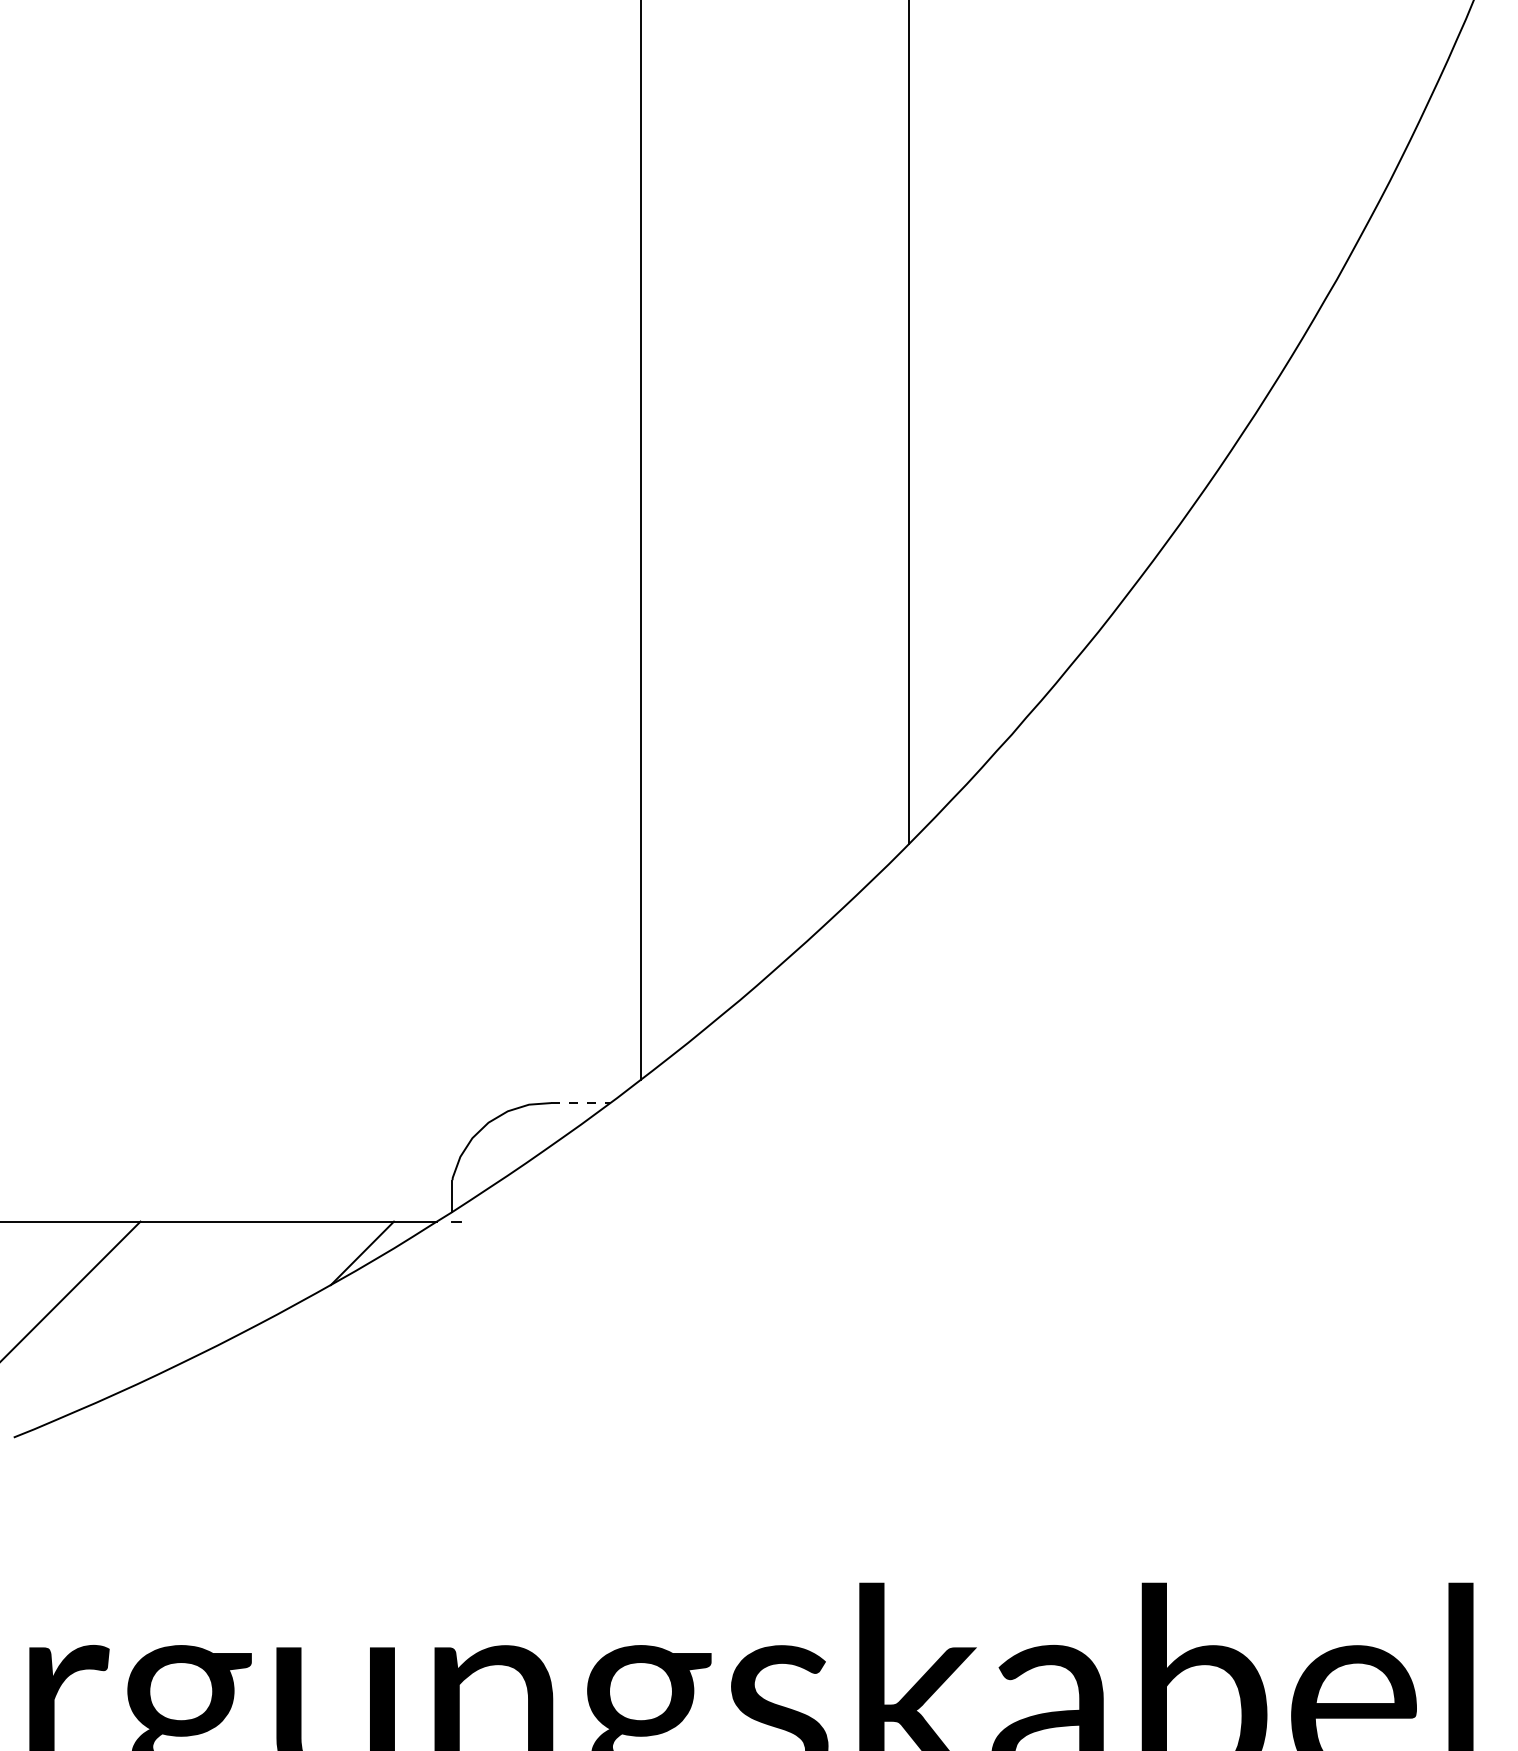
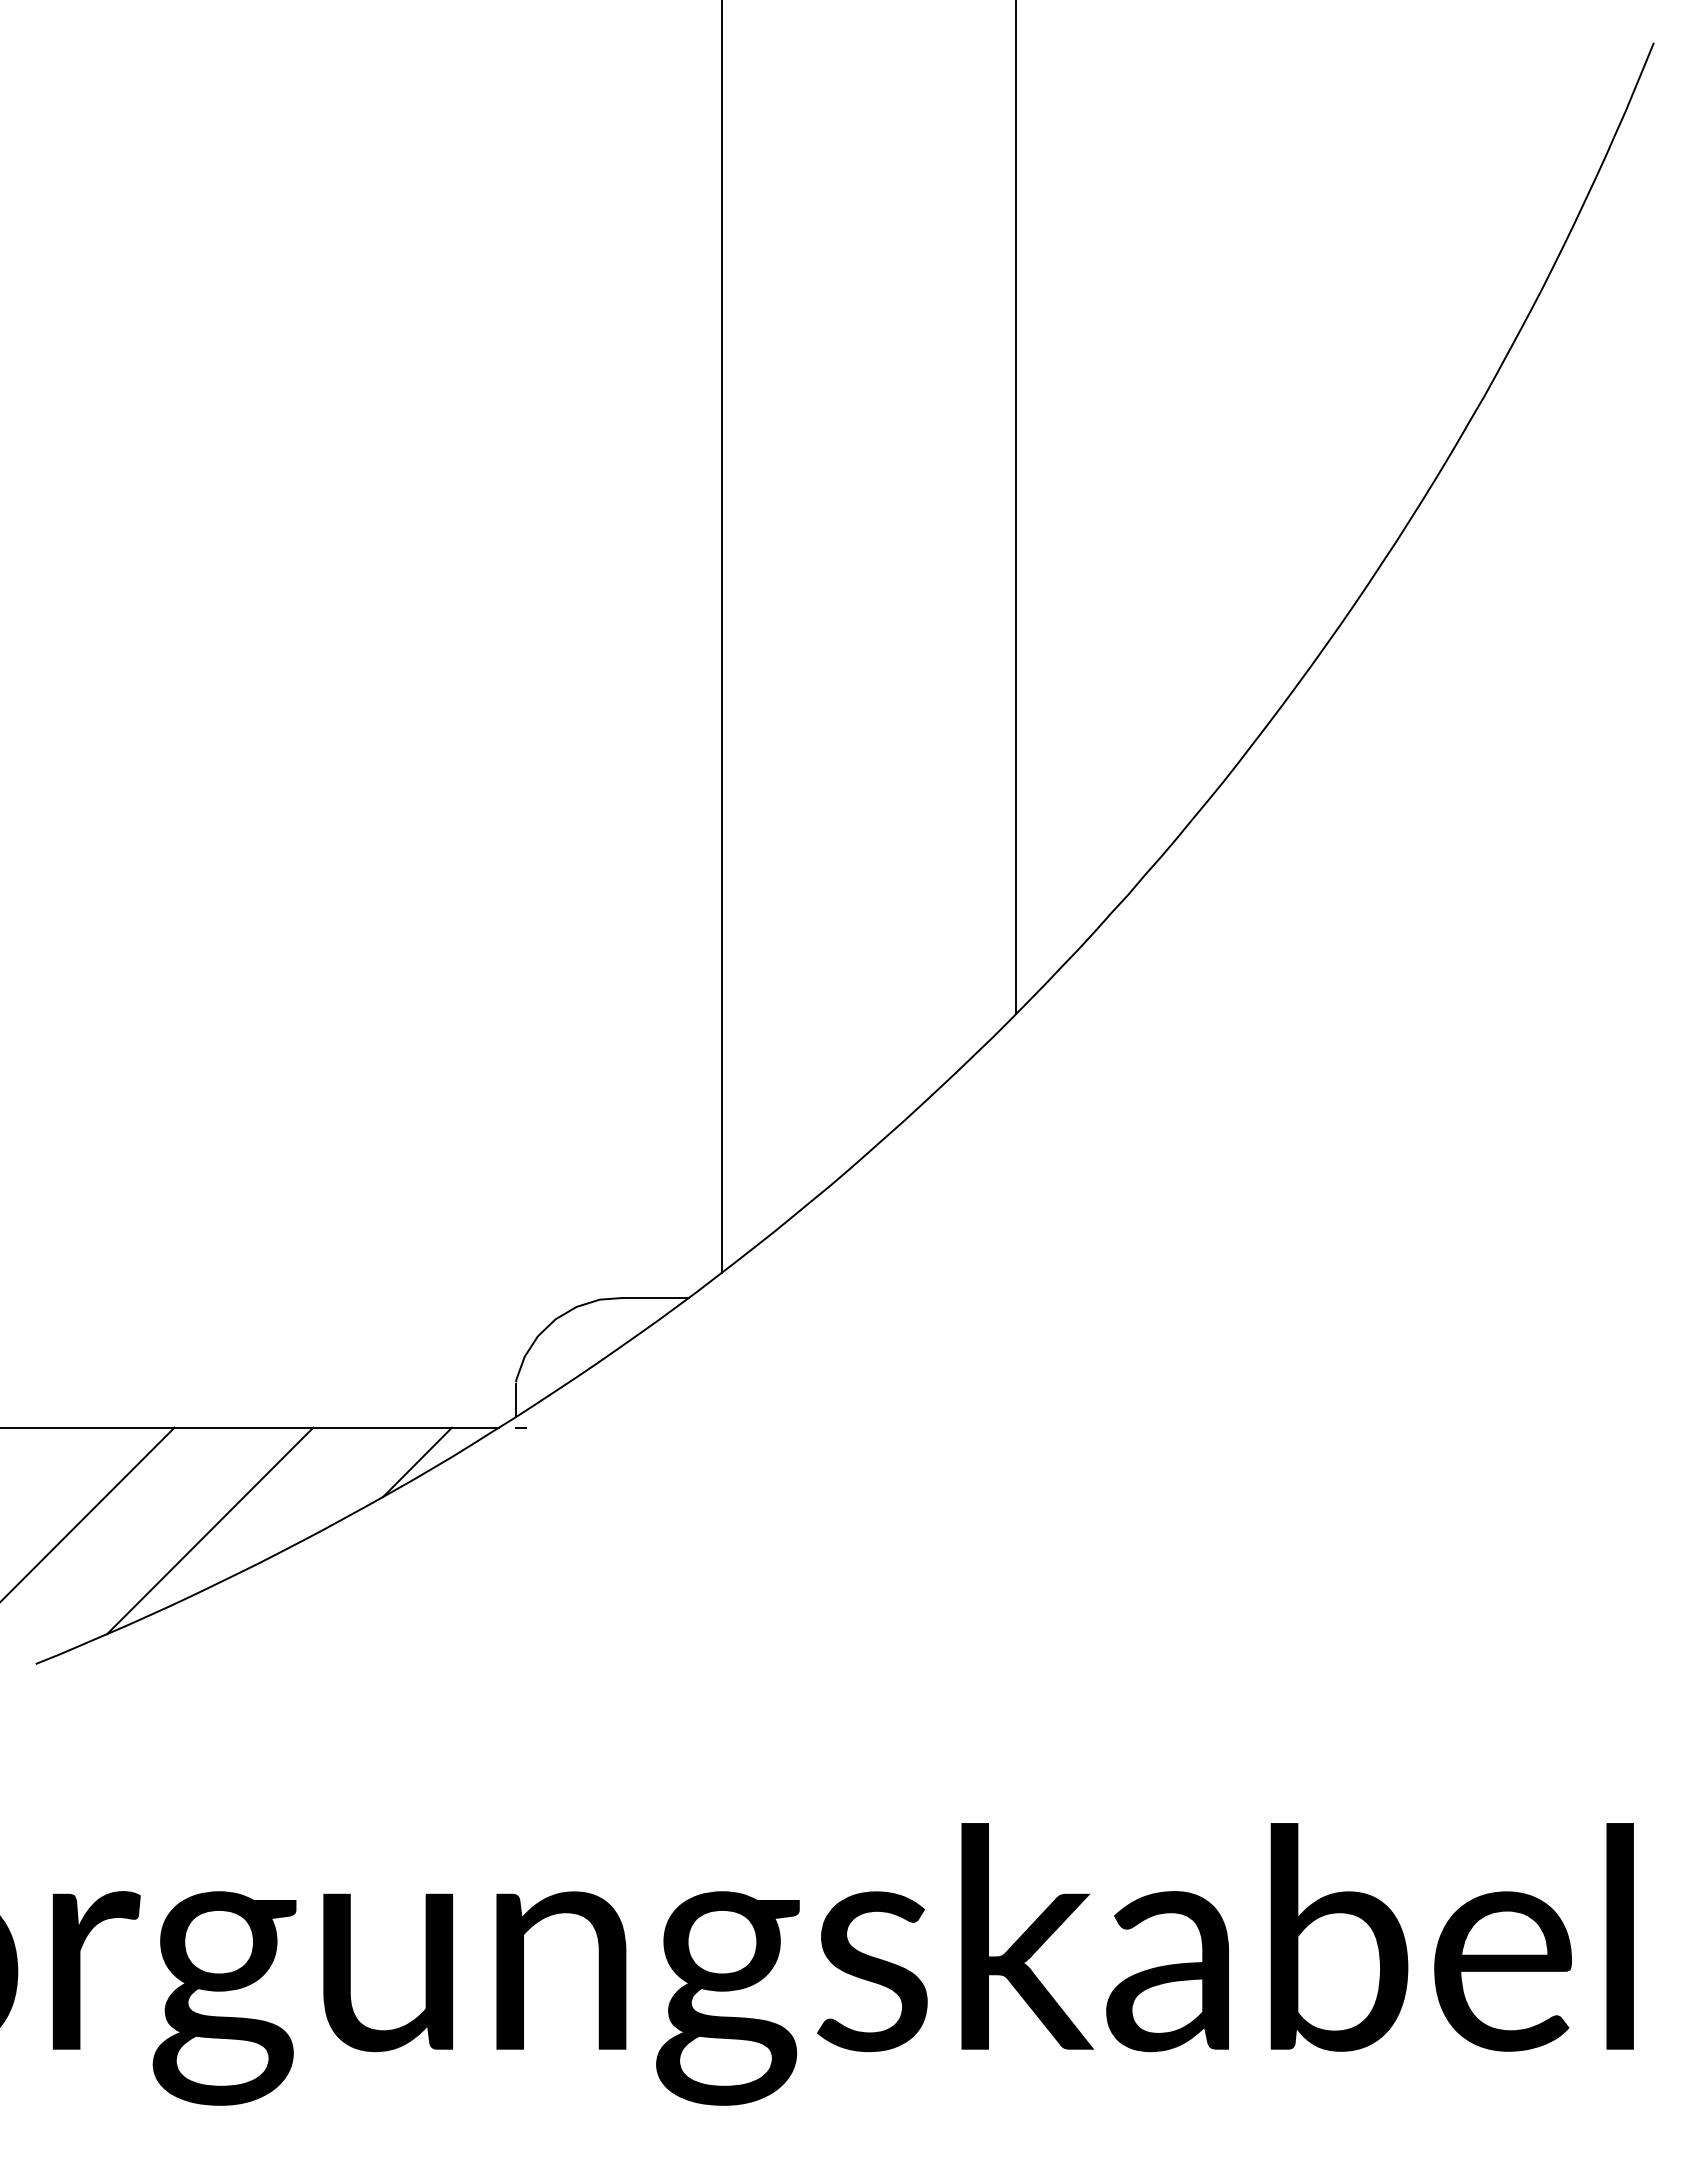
line: (580, 1102) -> (656, 1297), dashed -> solid
line: (173, 1315) -> (210, 1530), added

